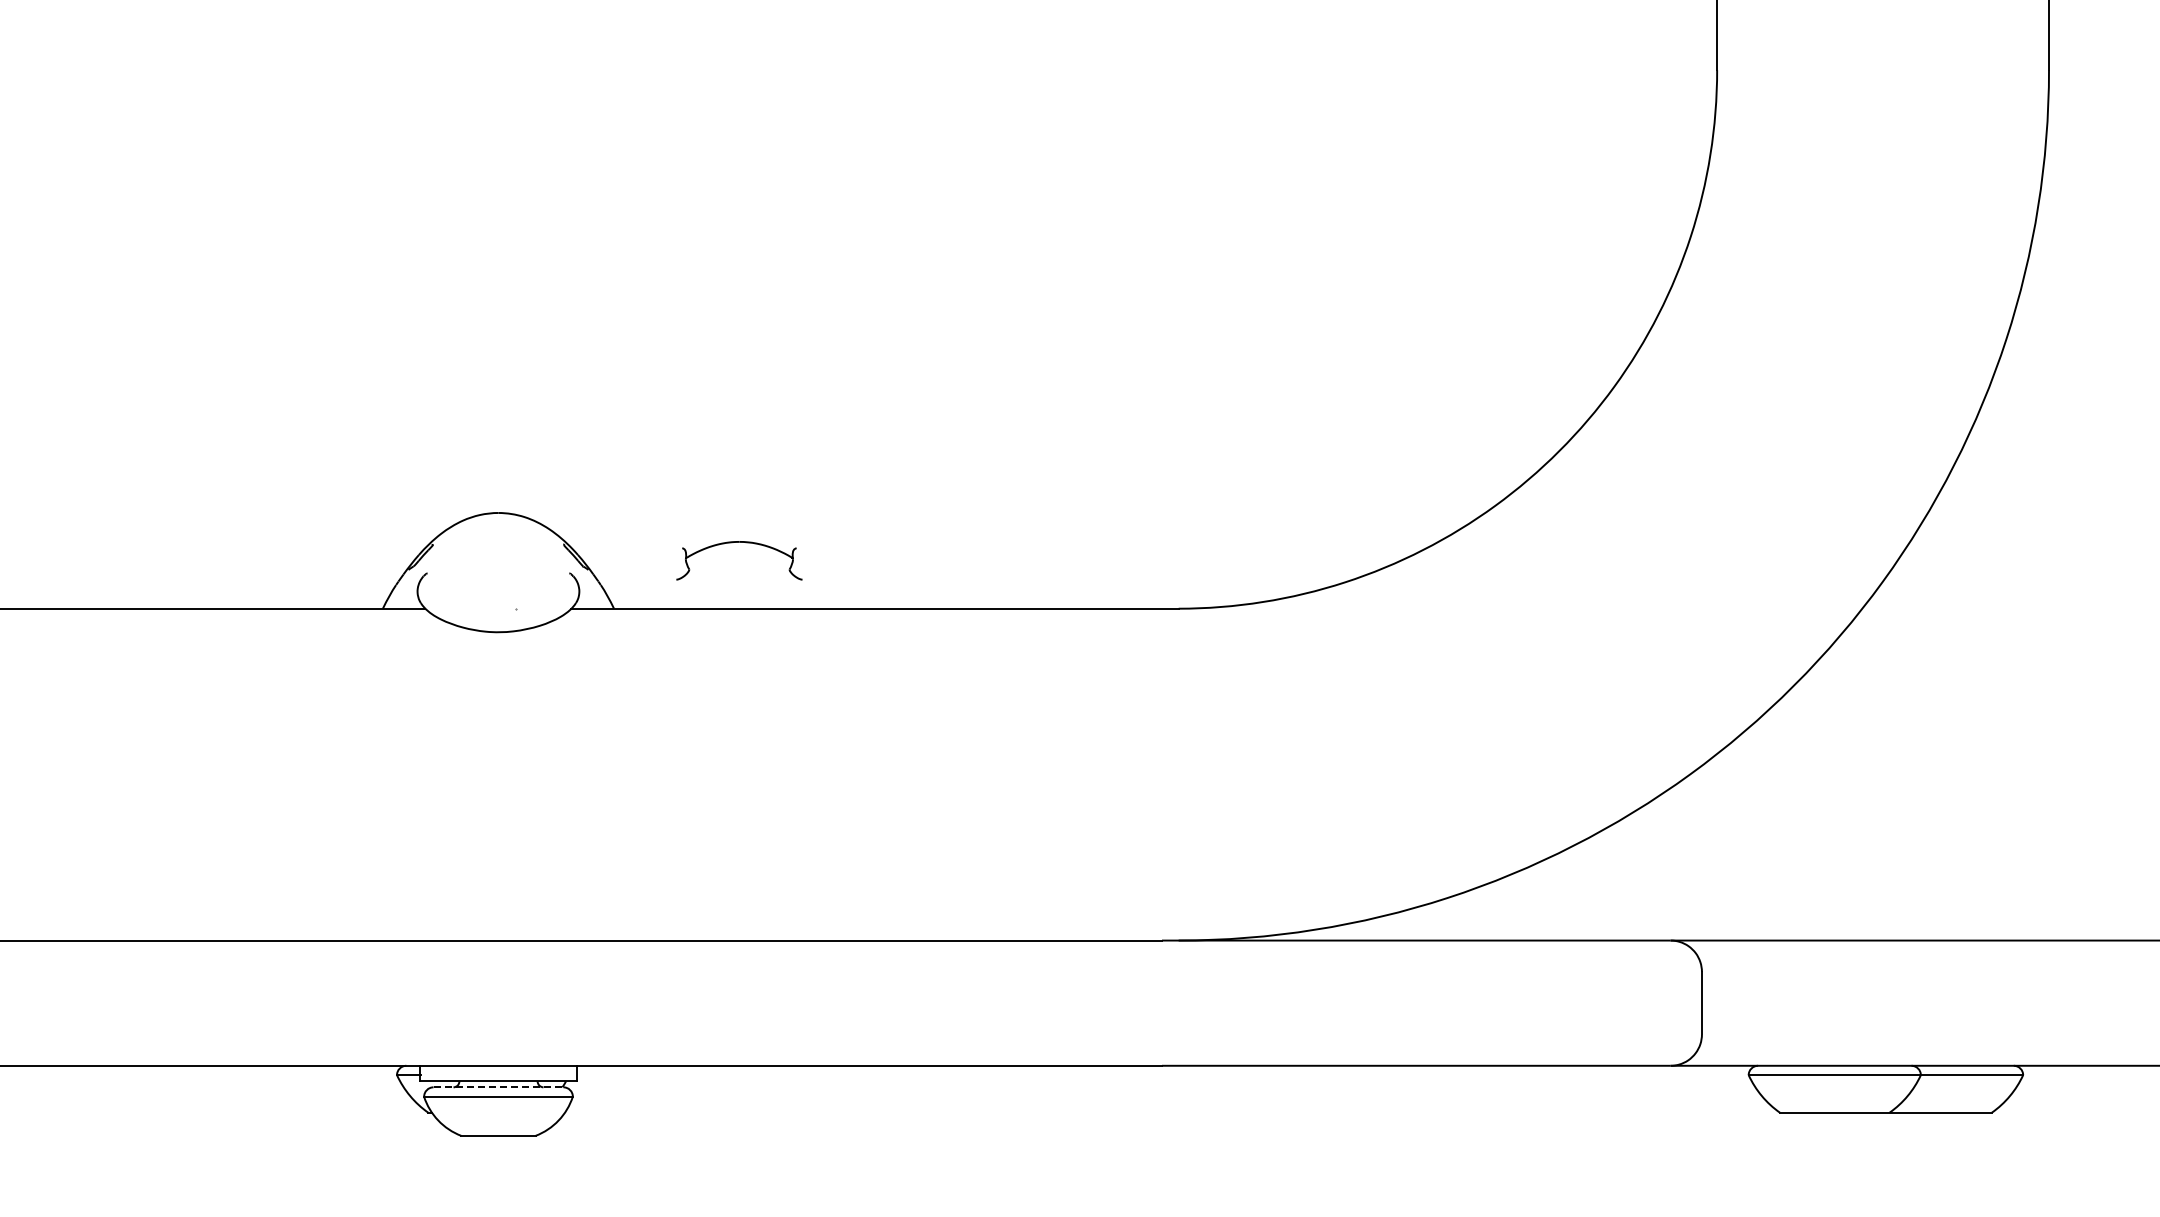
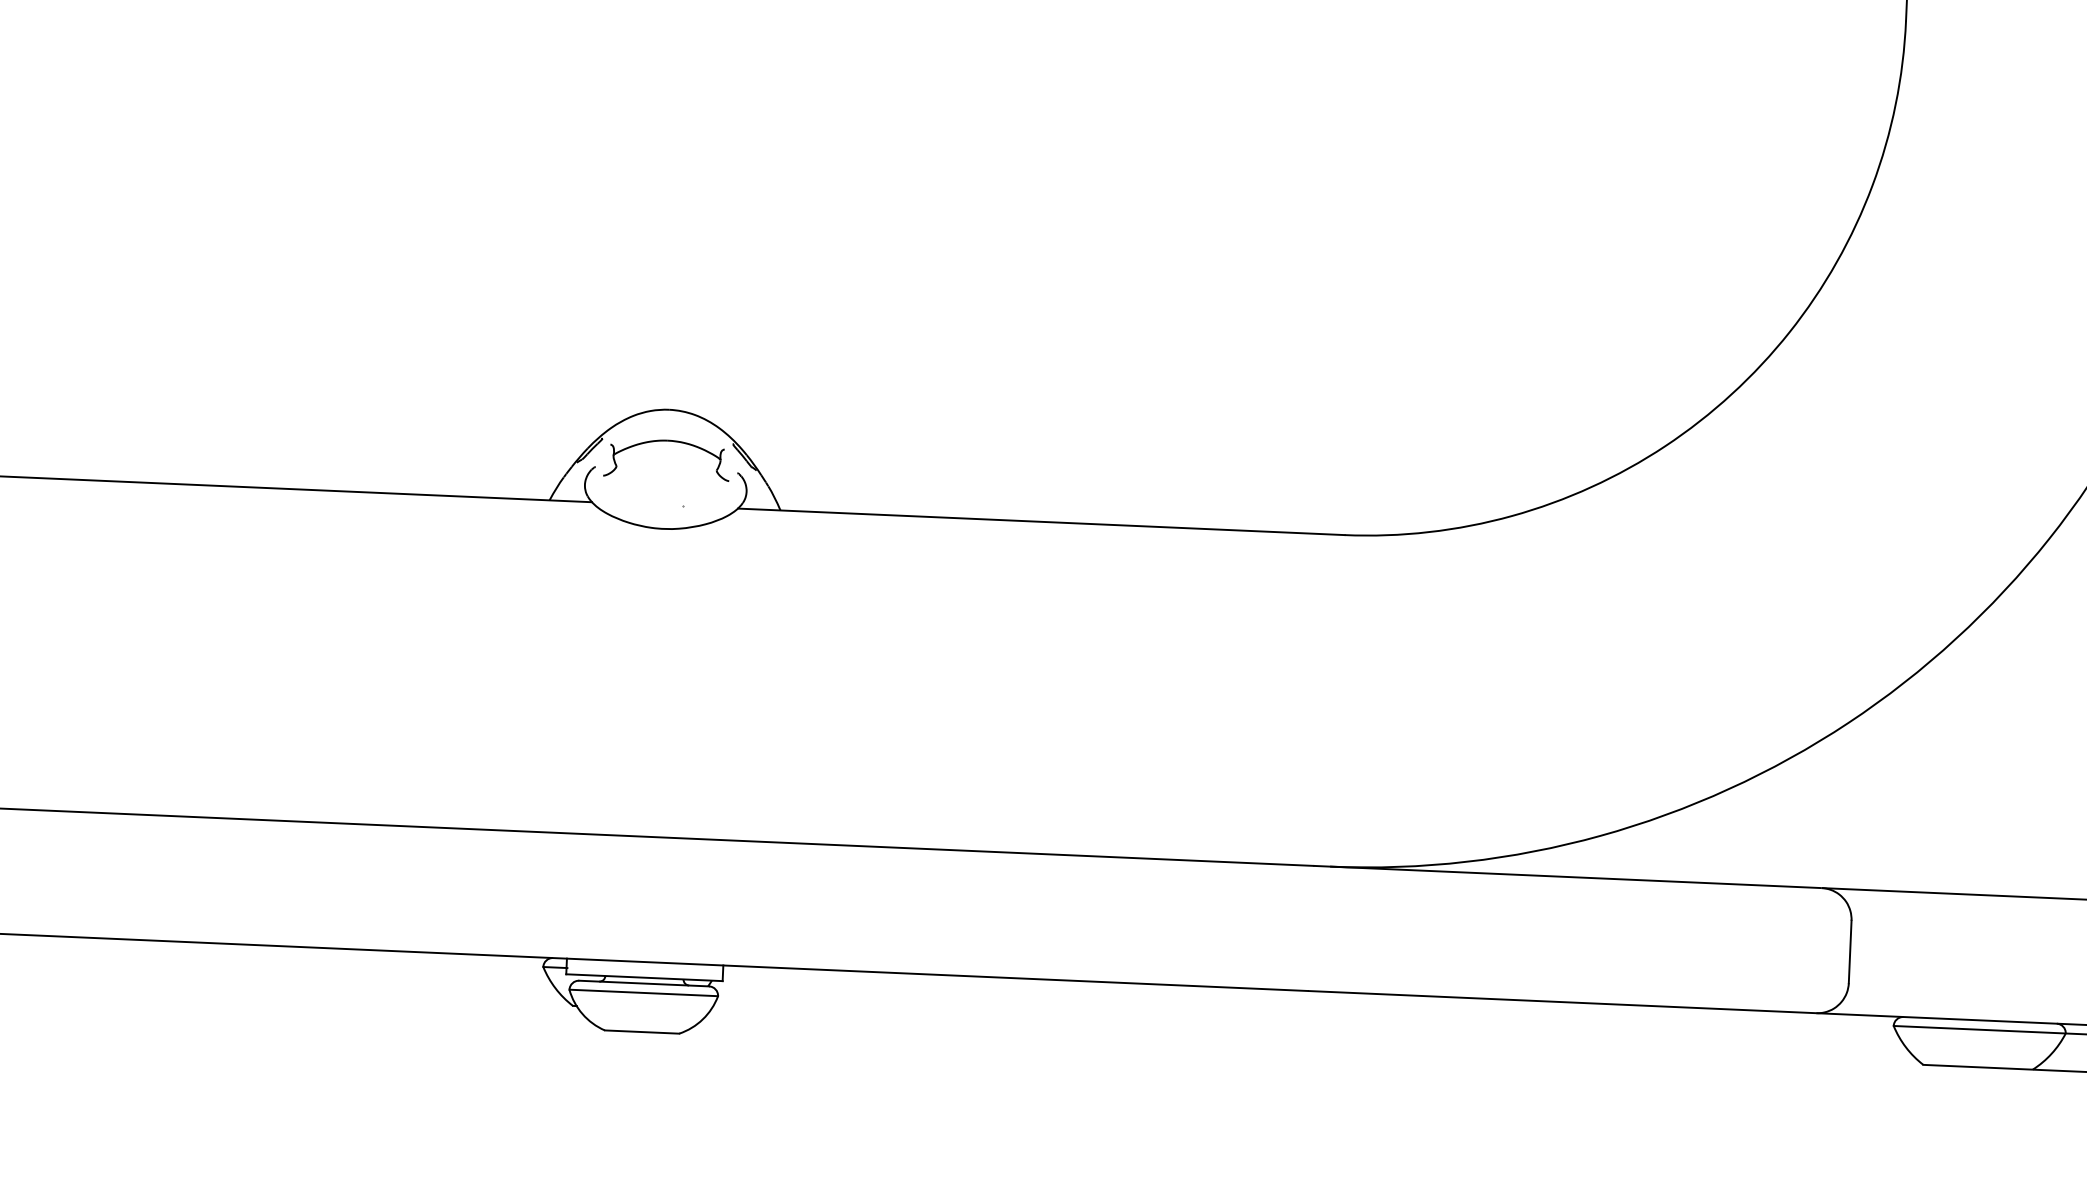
part: (739, 542) -> (667, 441), moved
line: (498, 1087) -> (644, 983), dashed -> solid

